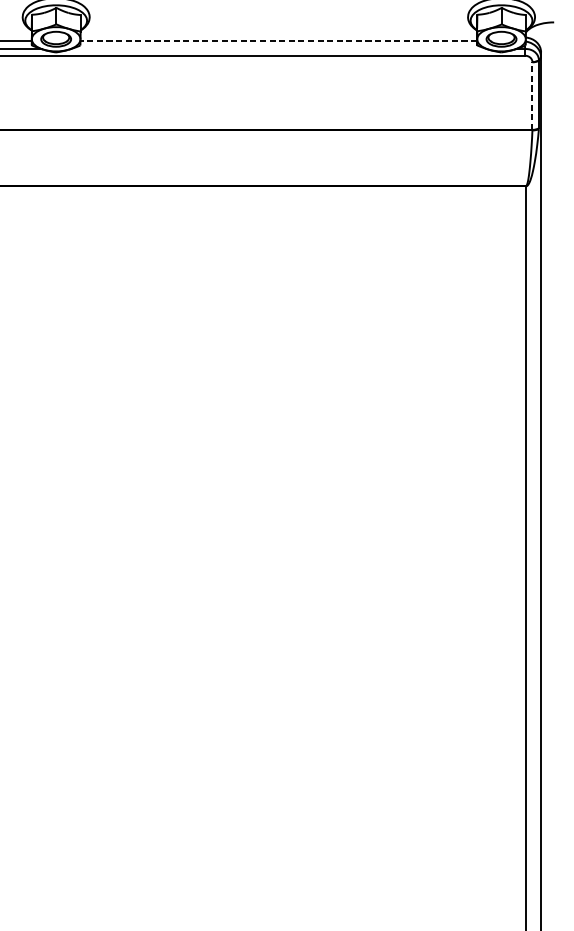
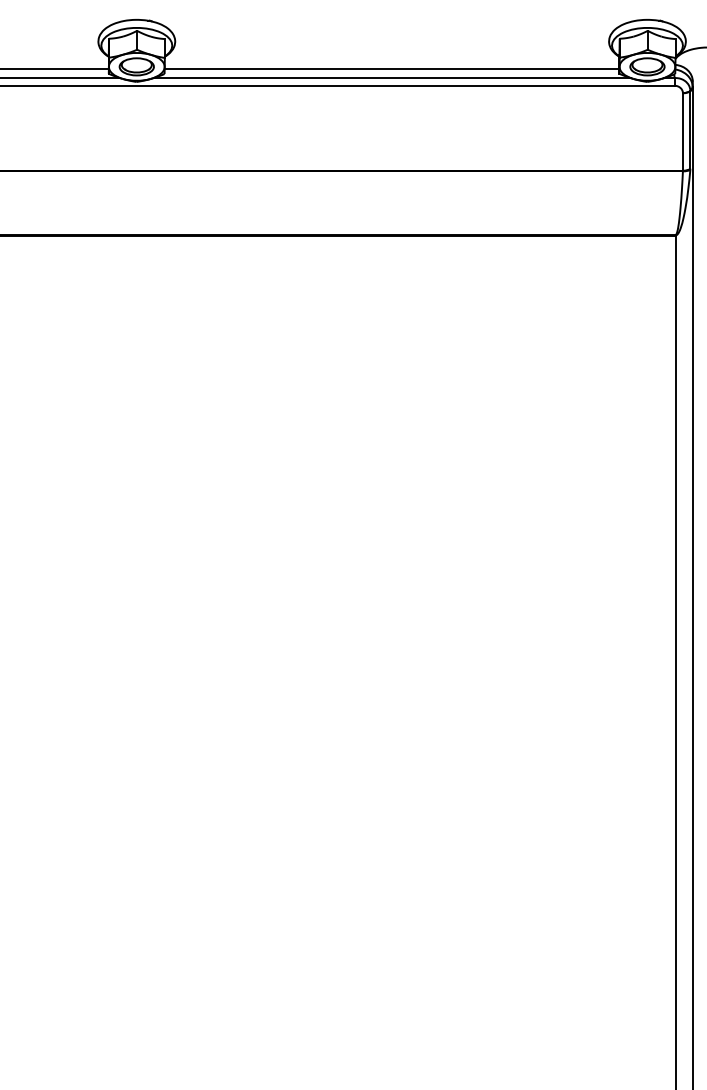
line: (278, 41) -> (391, 69), dashed -> solid
line: (278, 49) -> (391, 78), added
line: (532, 96) -> (682, 132), dashed -> solid

